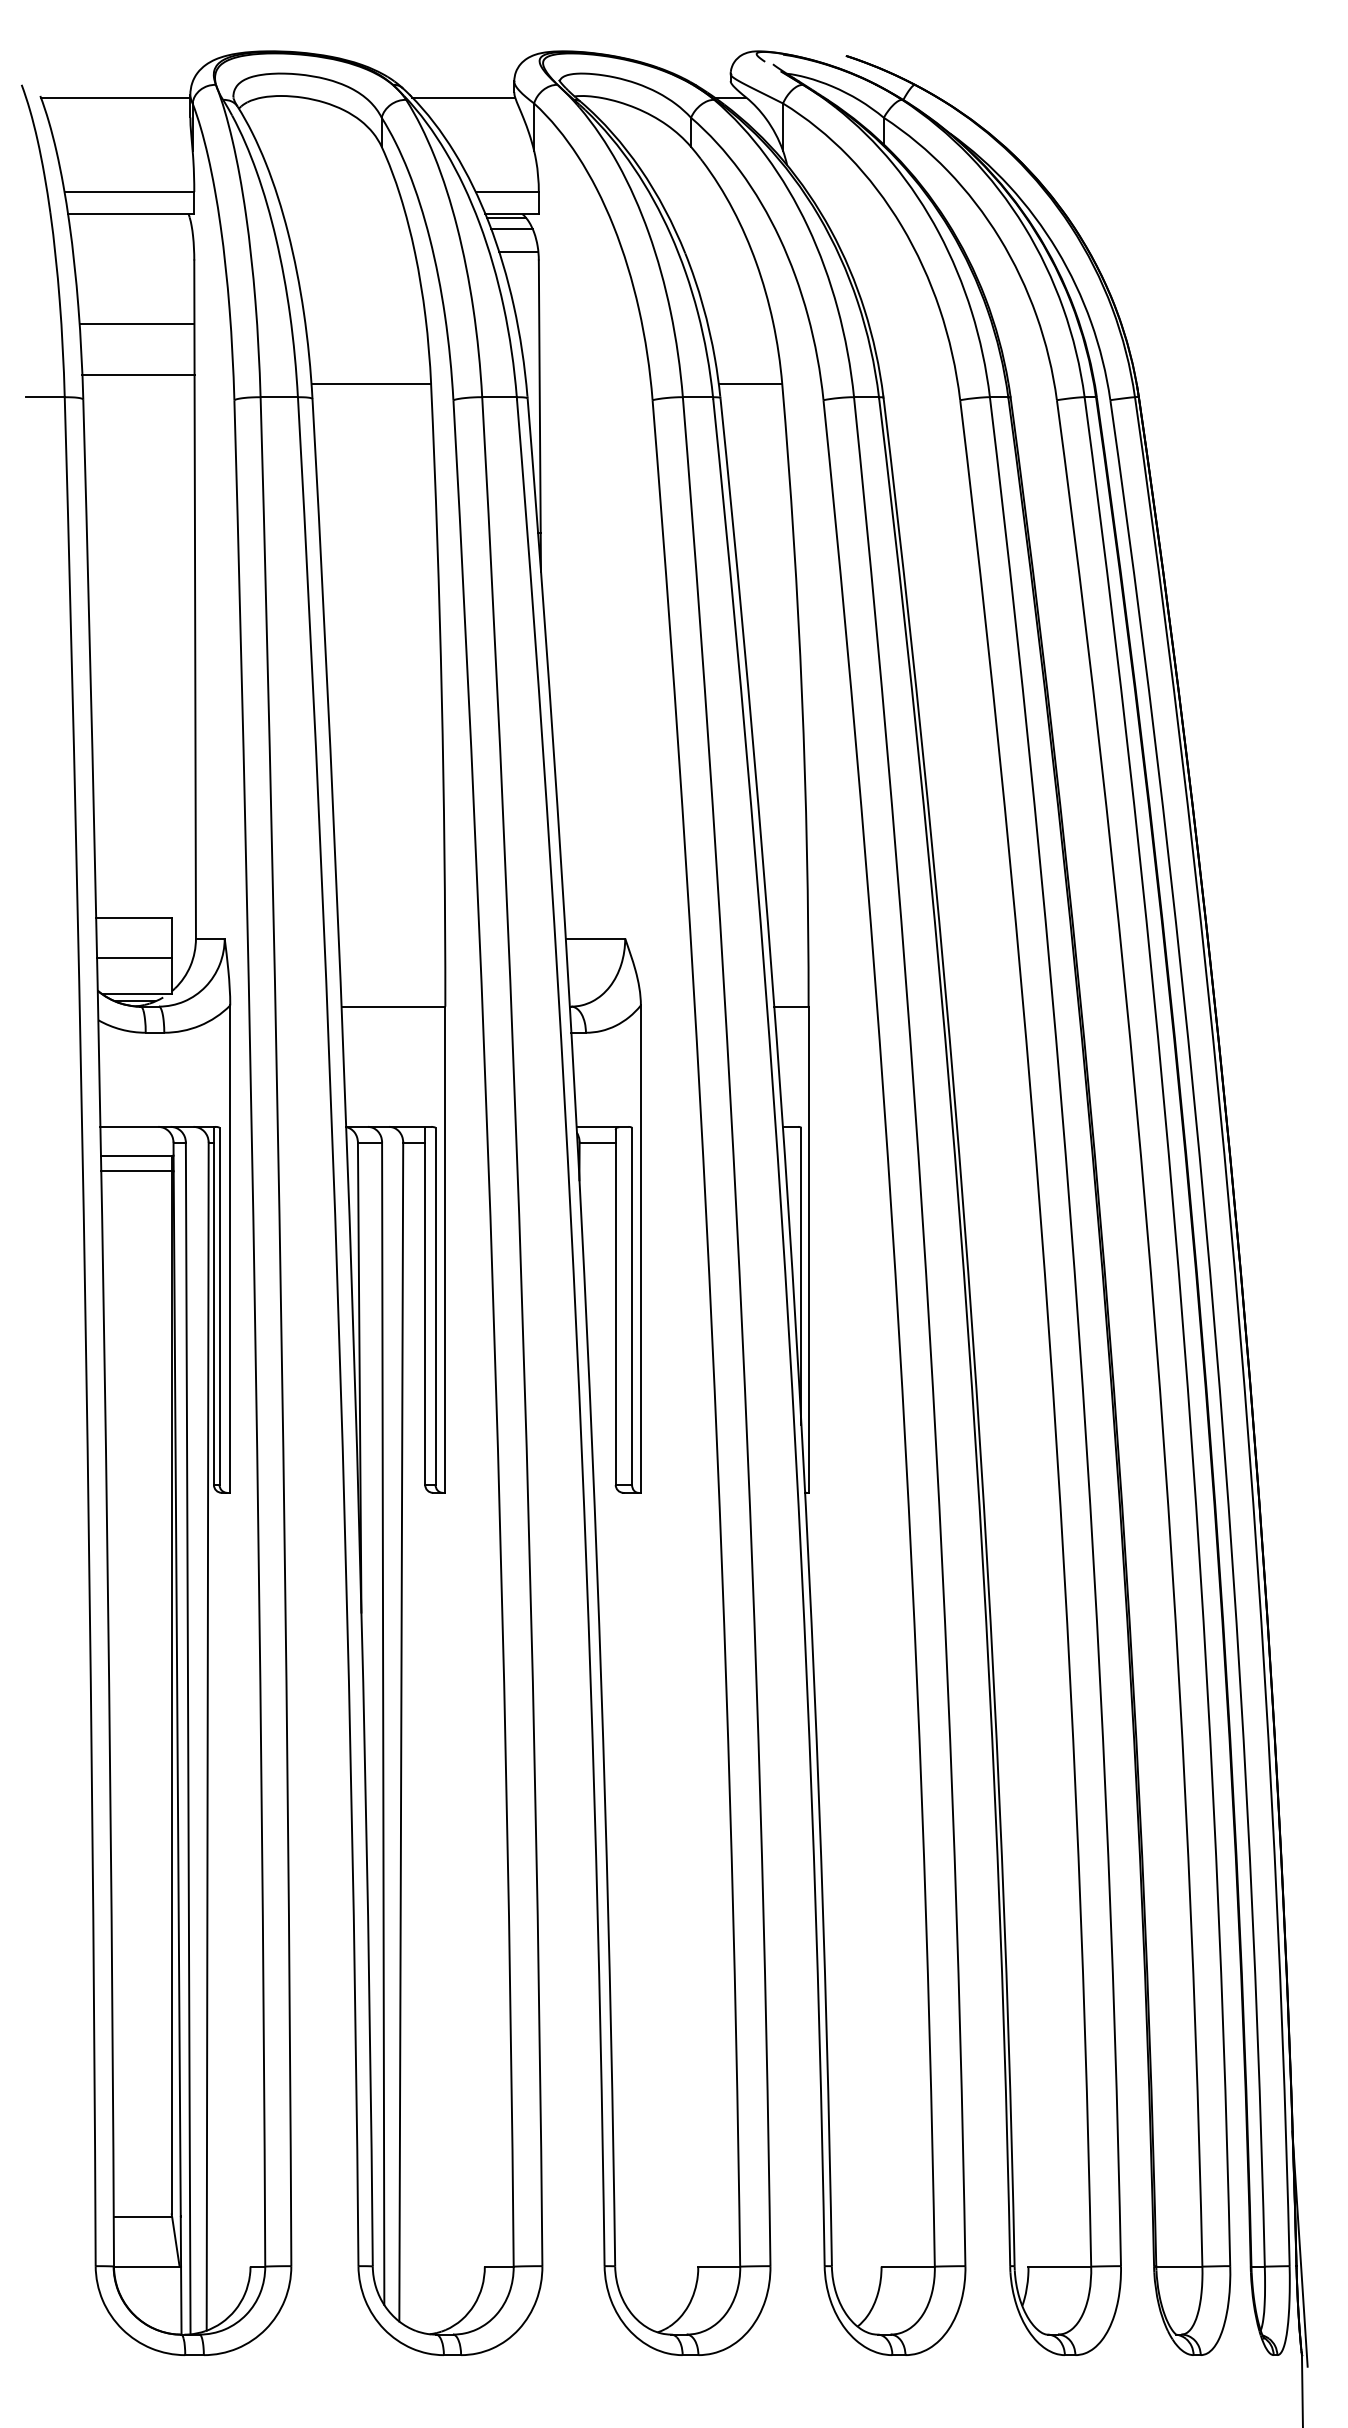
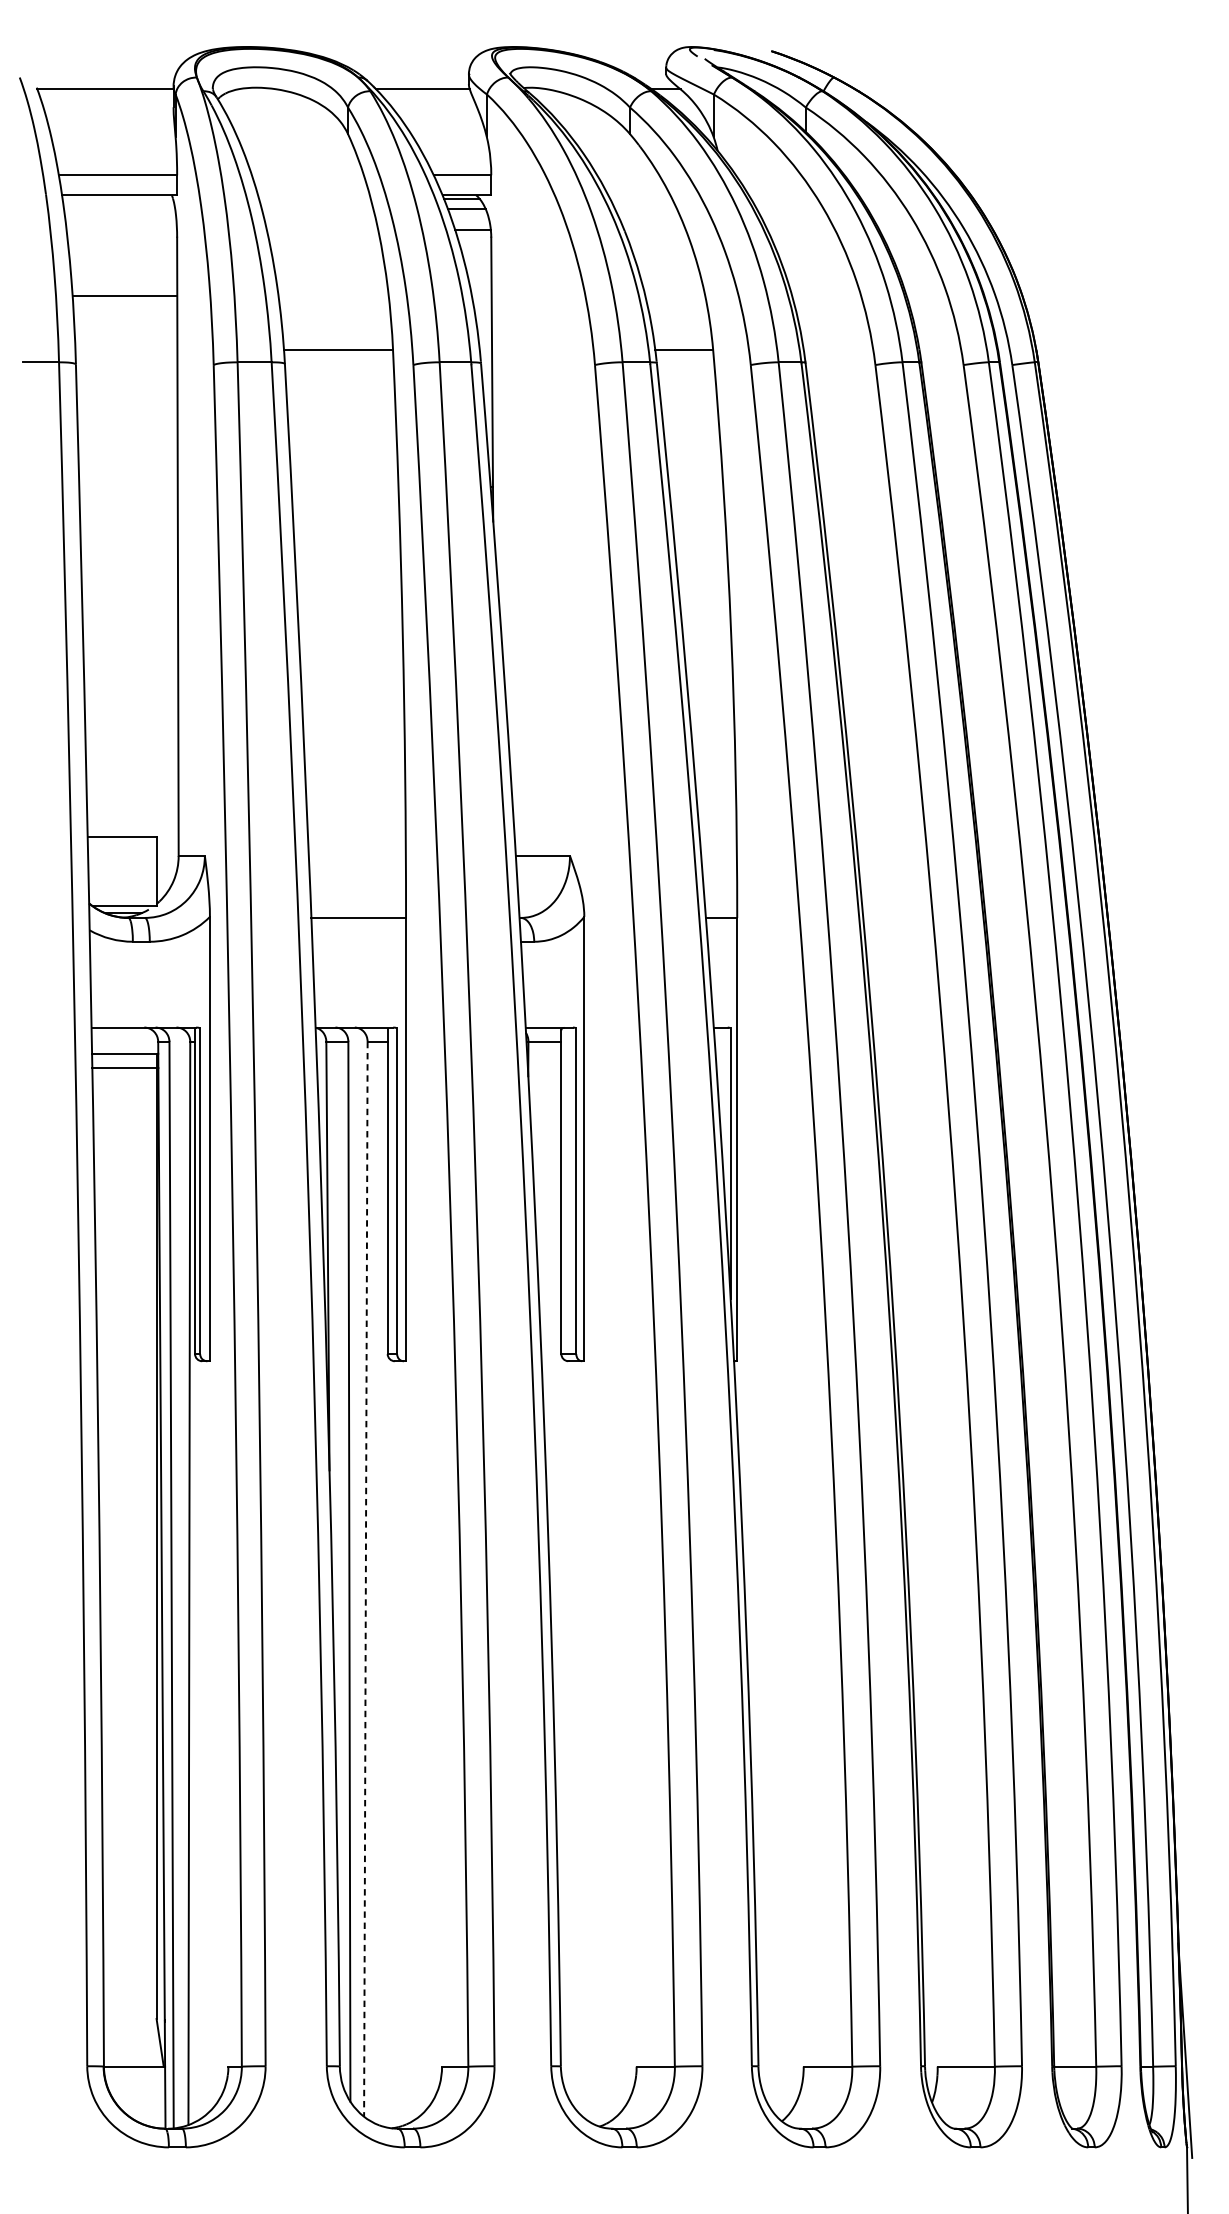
line: (138, 375) -> (126, 342), removed
line: (134, 958) -> (122, 874), removed
line: (401, 1732) -> (366, 1579), solid -> dashed
line: (142, 2217) -> (129, 2021), removed

